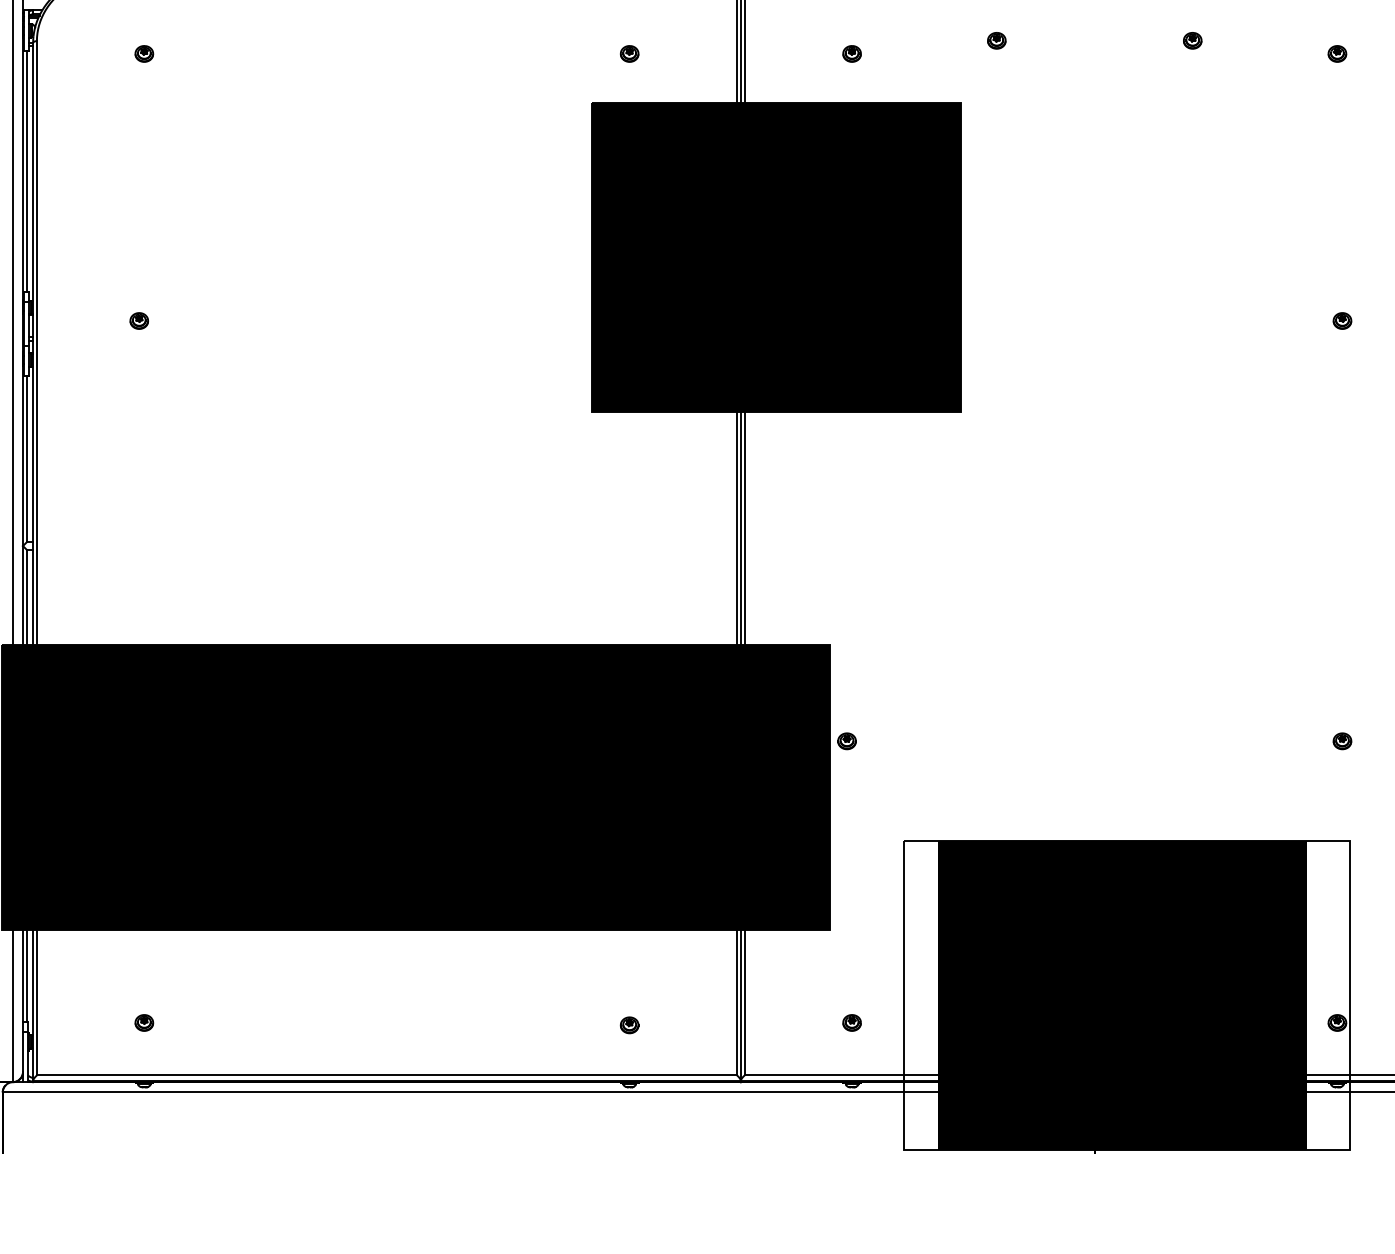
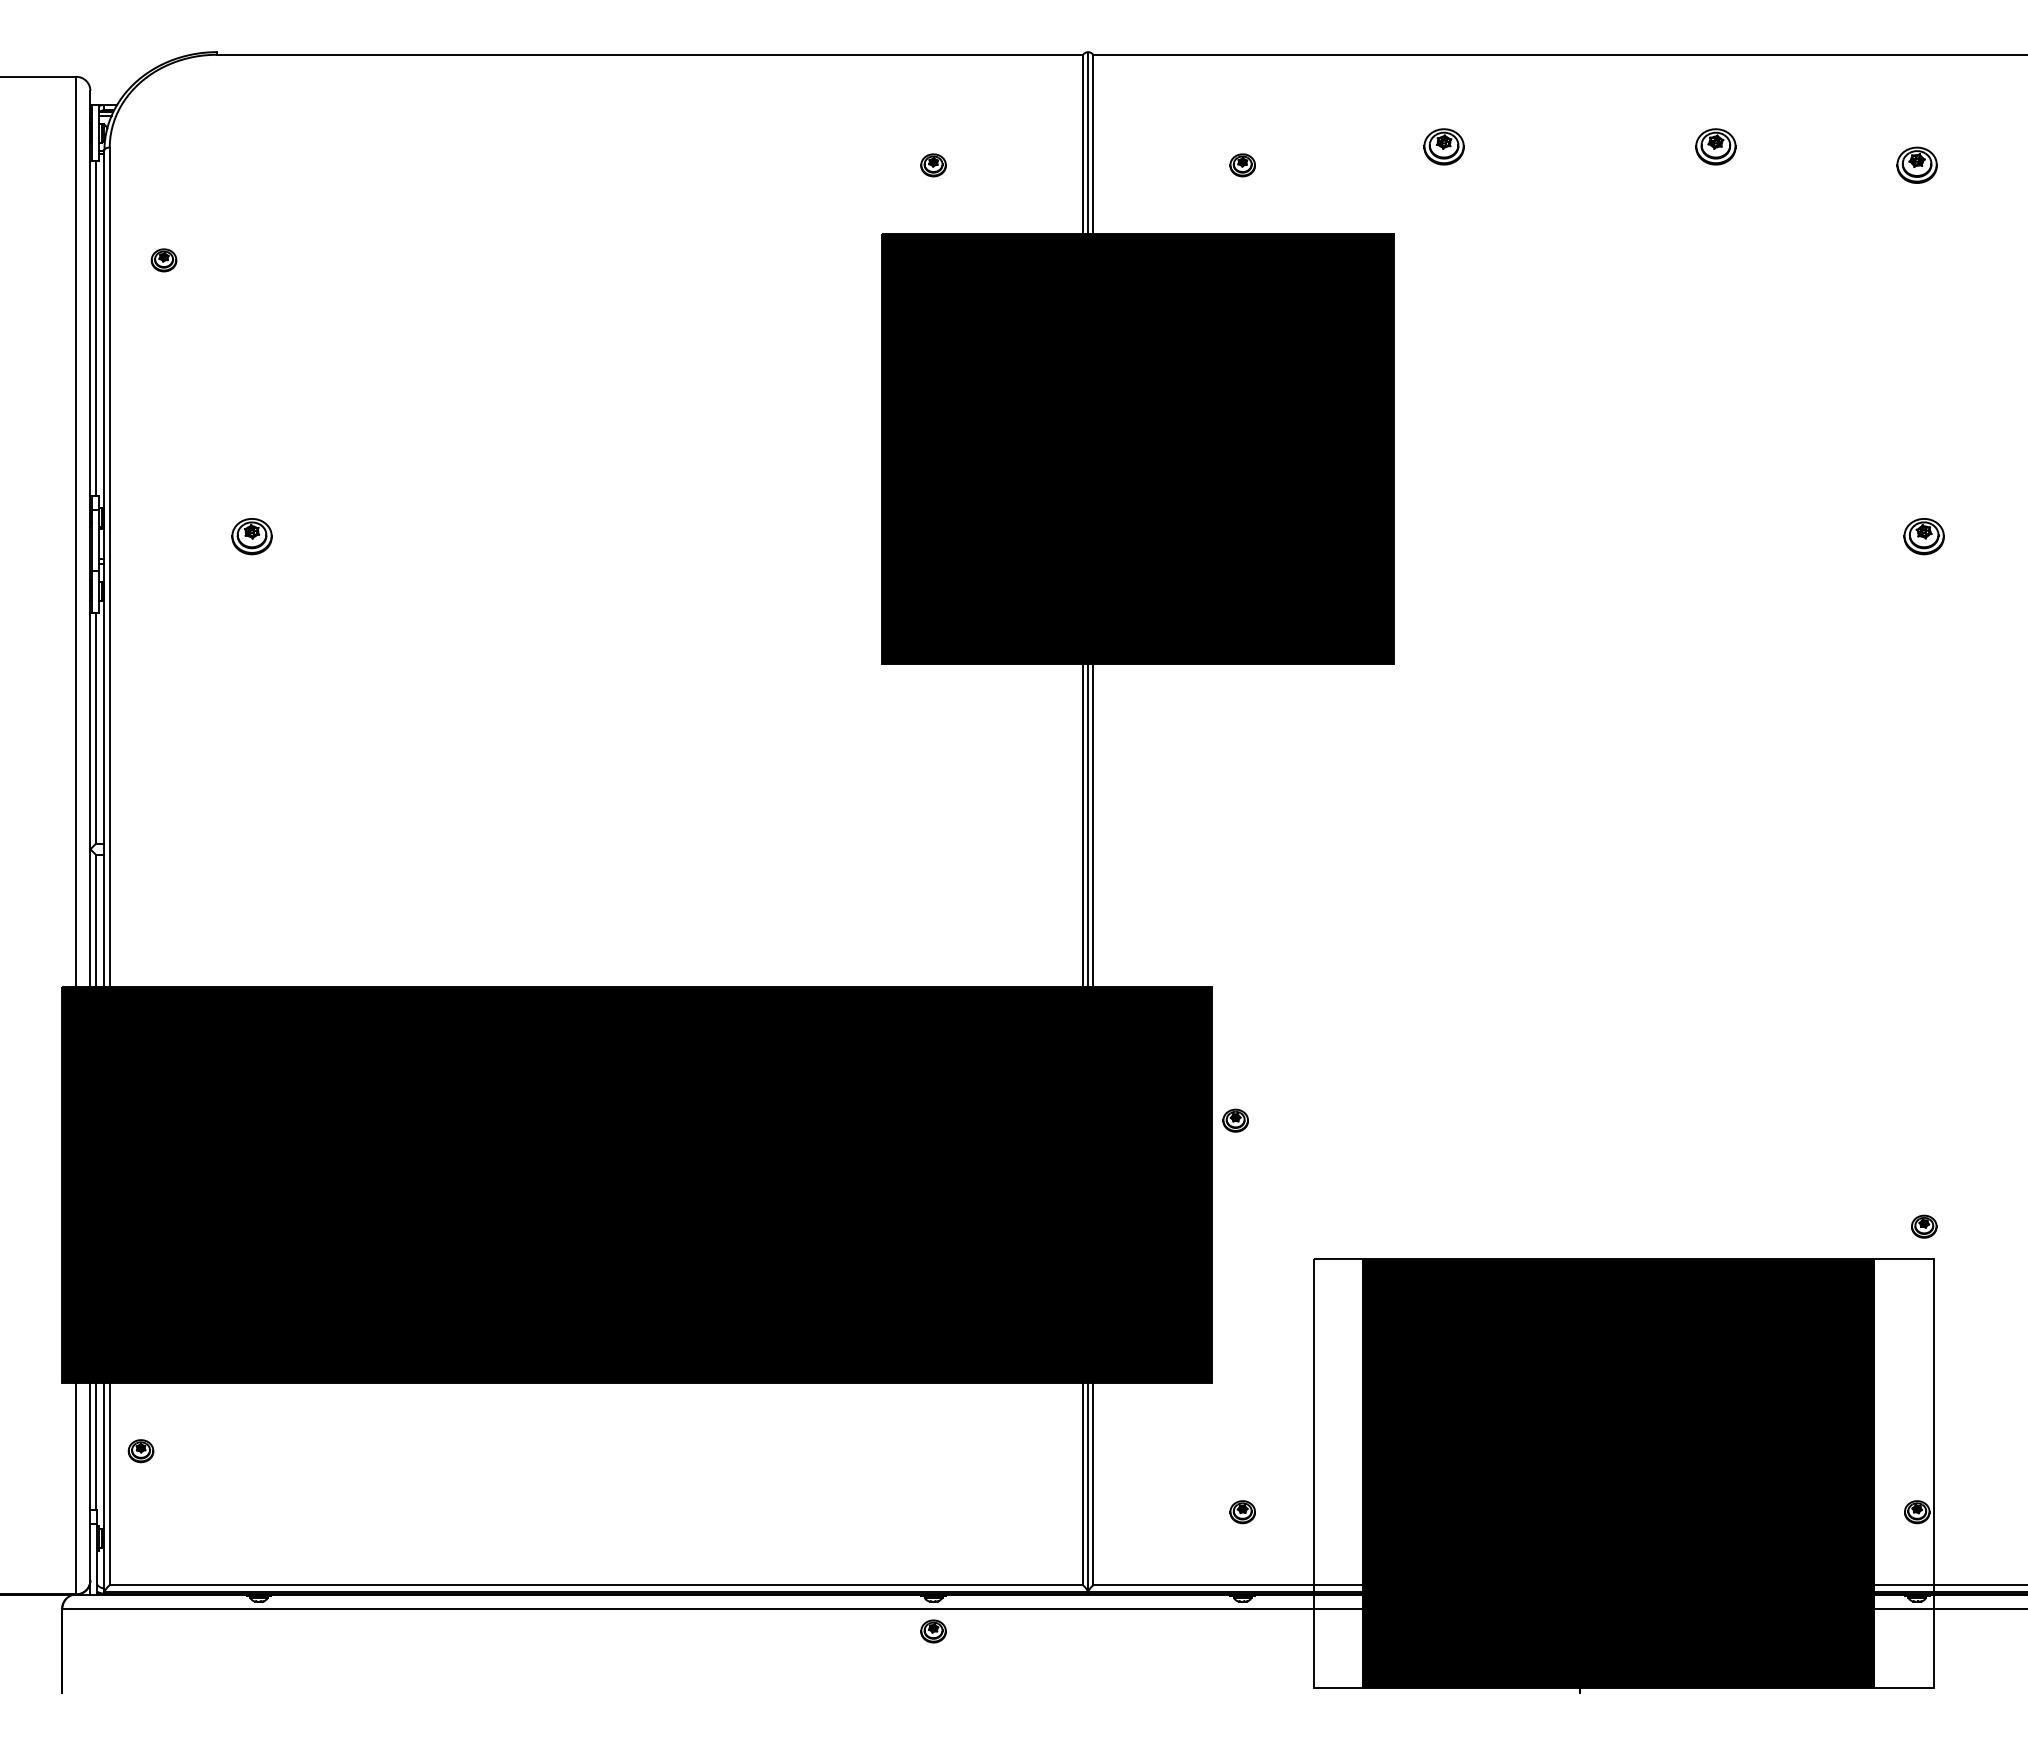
part: (996, 41) -> (1443, 147), size x1.6
part: (1192, 41) -> (1716, 147), size x1.6
part: (143, 54) -> (163, 260), moved
part: (1337, 54) -> (1917, 165), size x1.6
part: (138, 320) -> (251, 536), size x1.6
part: (1342, 320) -> (1924, 536), size x1.6
part: (1342, 741) -> (1924, 1226), moved
part: (143, 1023) -> (140, 1451), moved
part: (629, 1025) -> (933, 1631), moved

